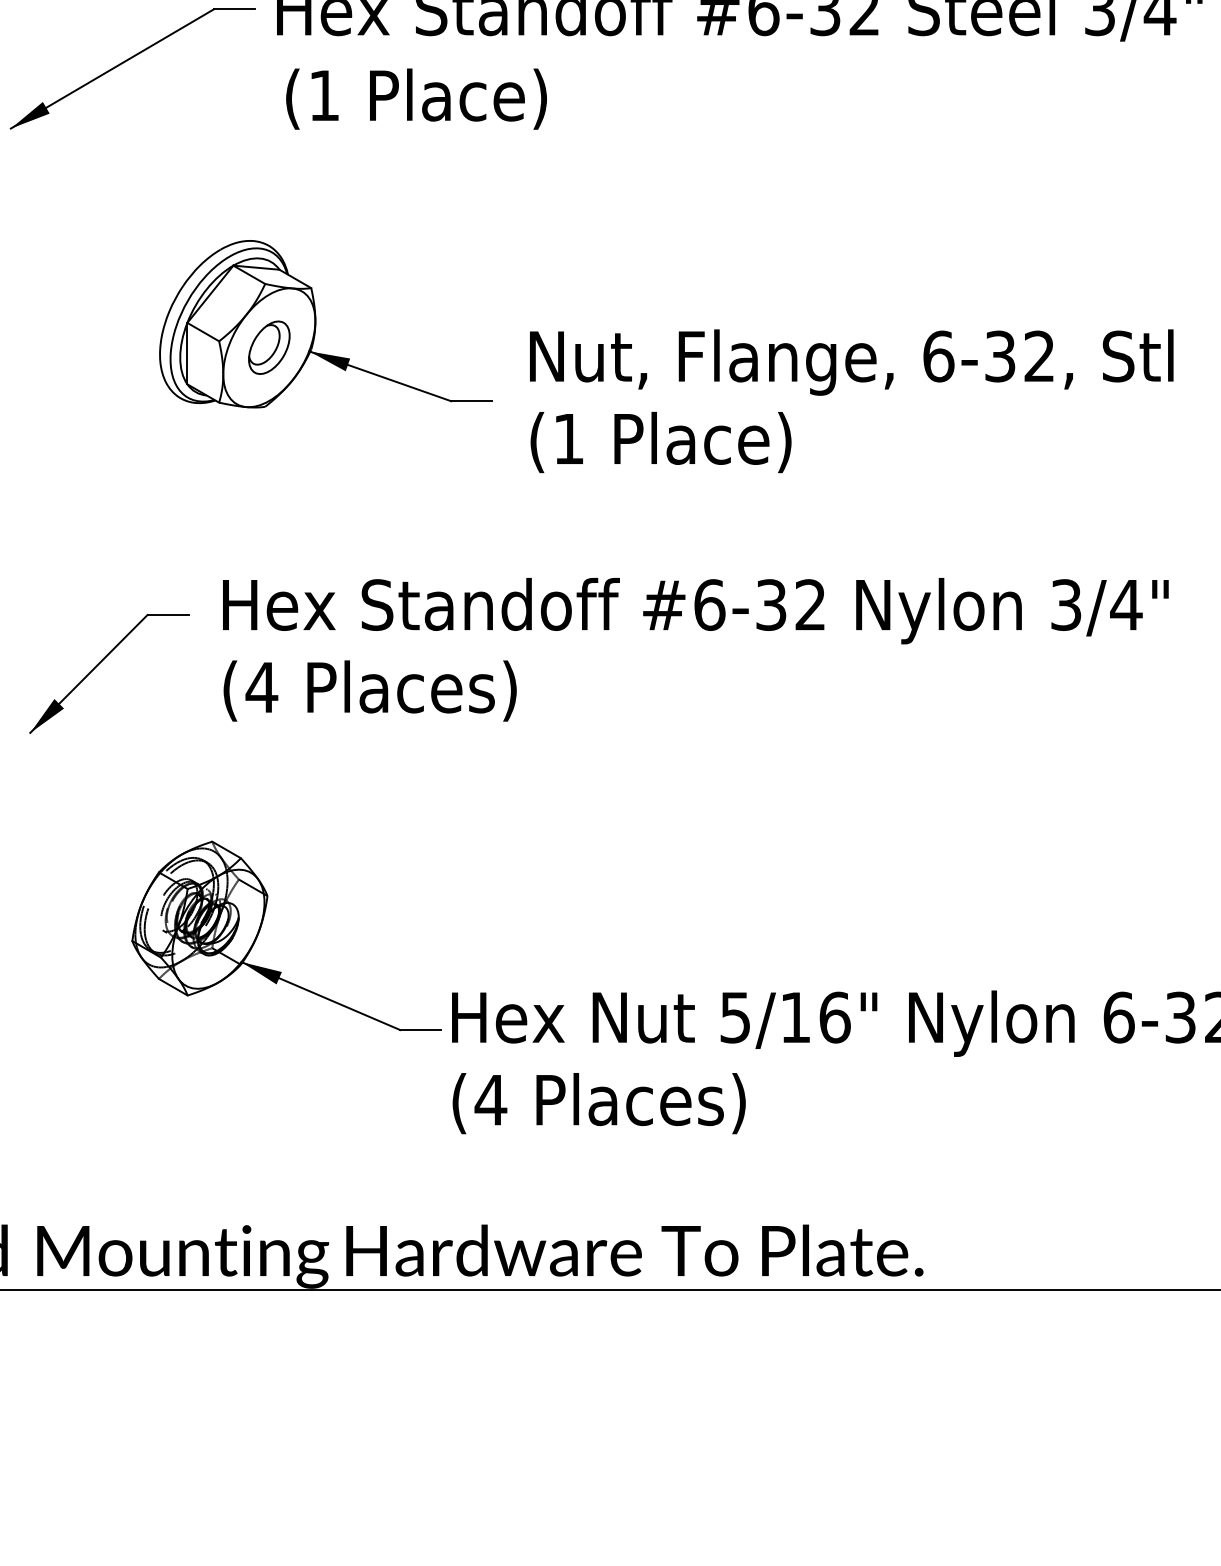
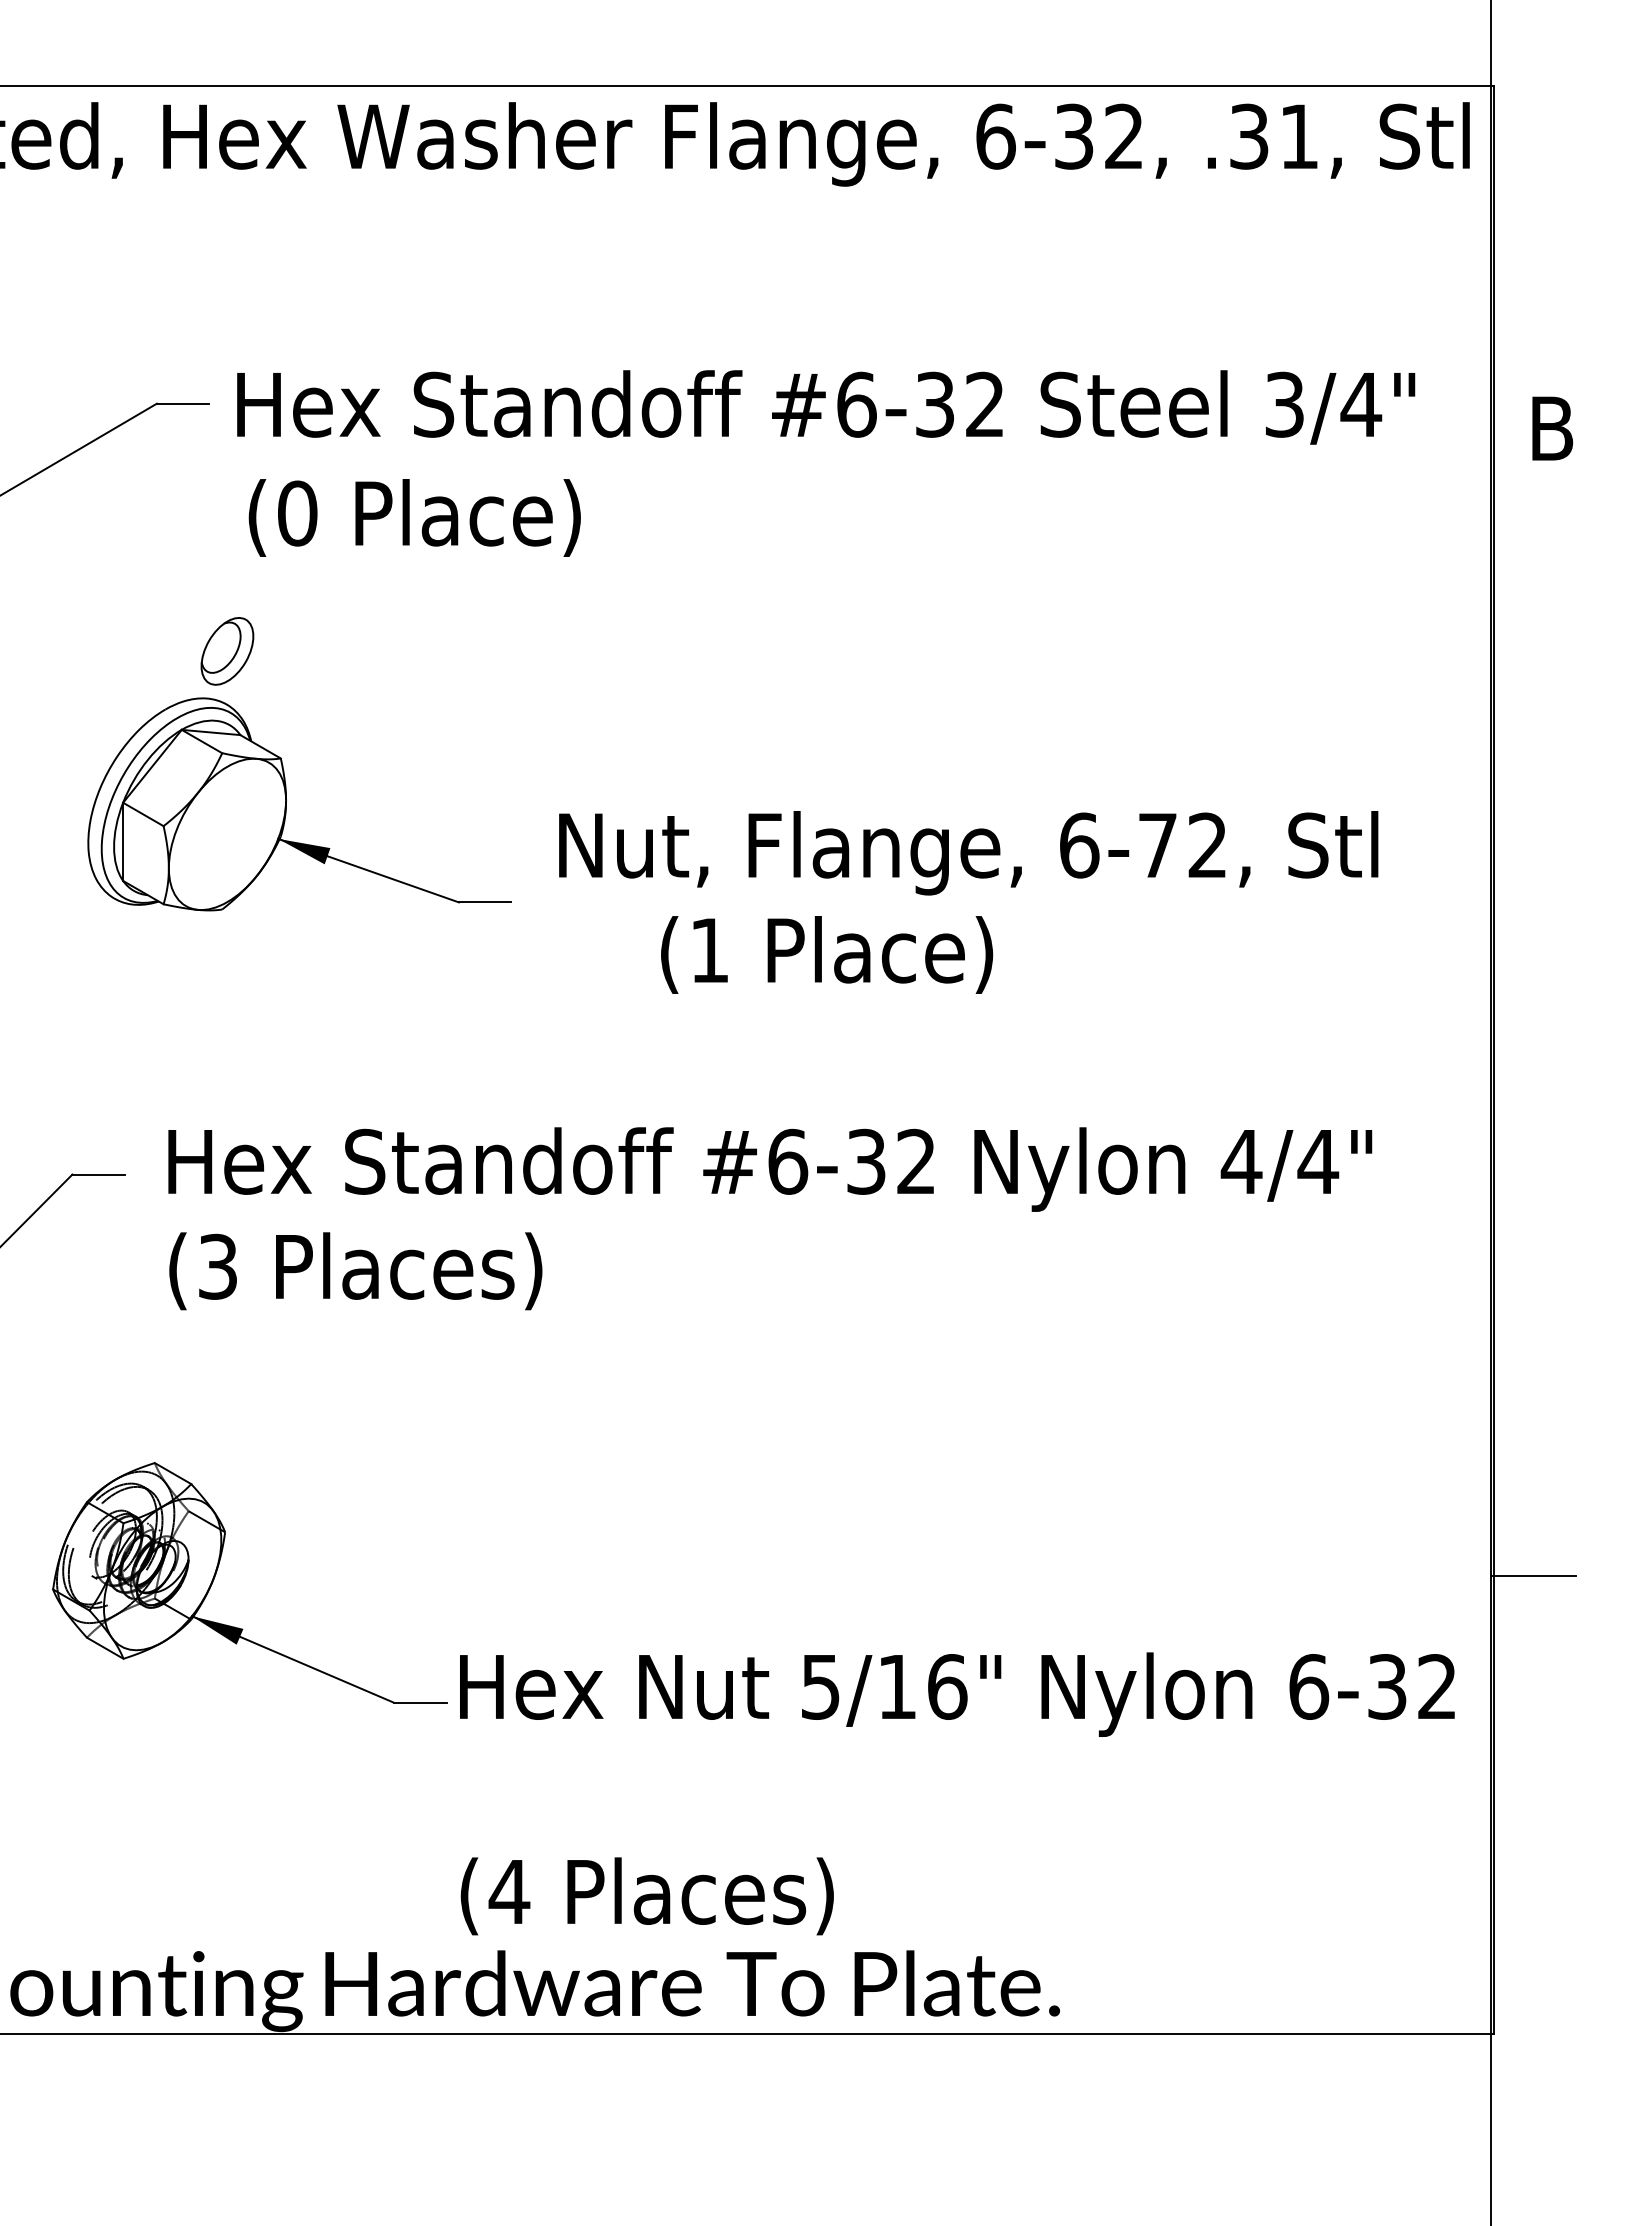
text: (324, 95) -> (297, 513), (1 -> (0
part: (269, 347) -> (227, 651), moved
text: (1000, 356) -> (1157, 845), 6-32, -> 6-72,
text: (661, 442) -> (827, 954), moved
text: (1066, 604) -> (1241, 1161), 3/4" -> 4/4"
text: (261, 687) -> (217, 1266), (4 -> (3
text: (598, 1103) -> (646, 1896), moved

